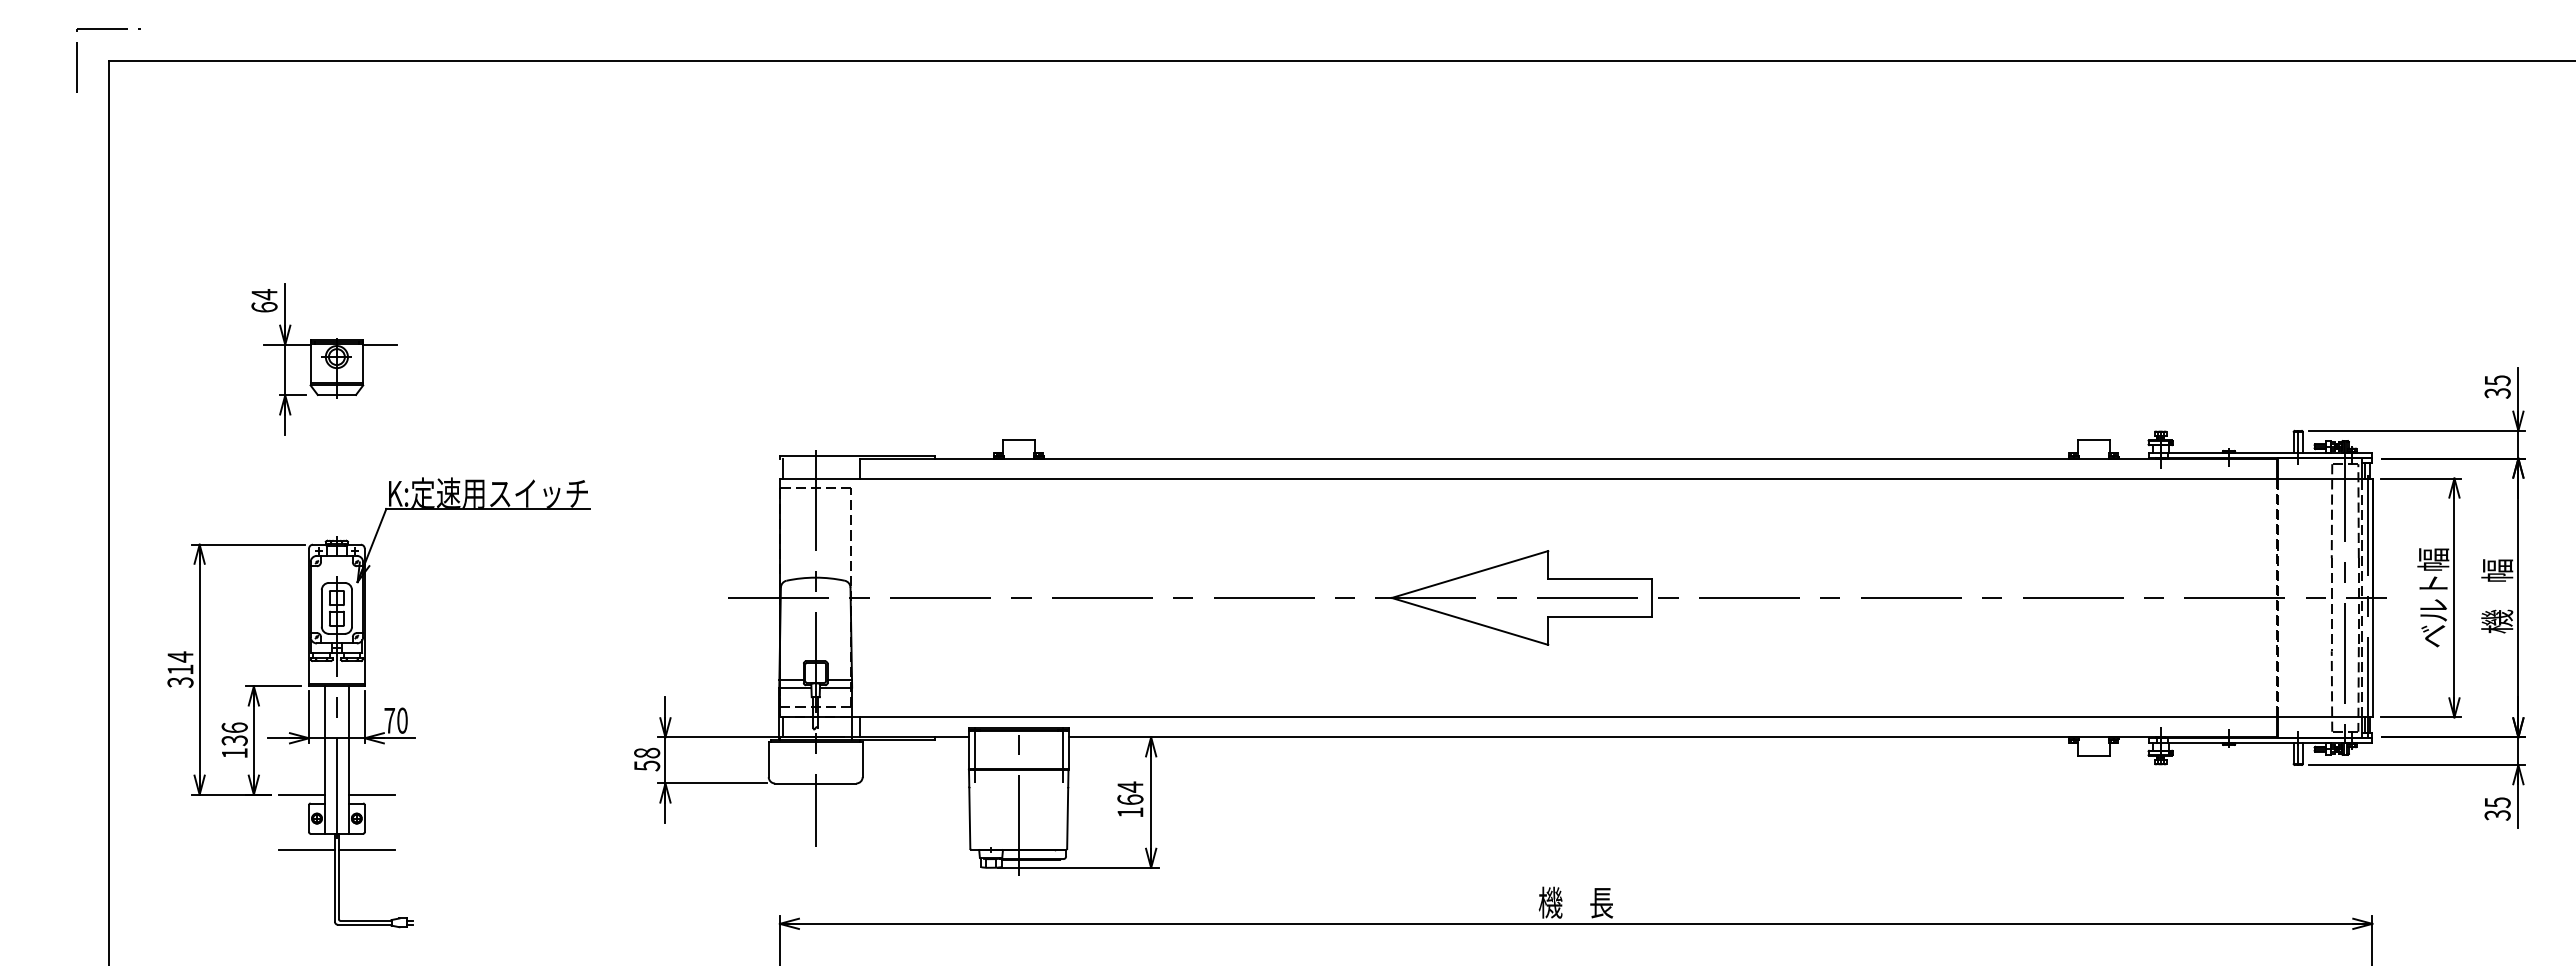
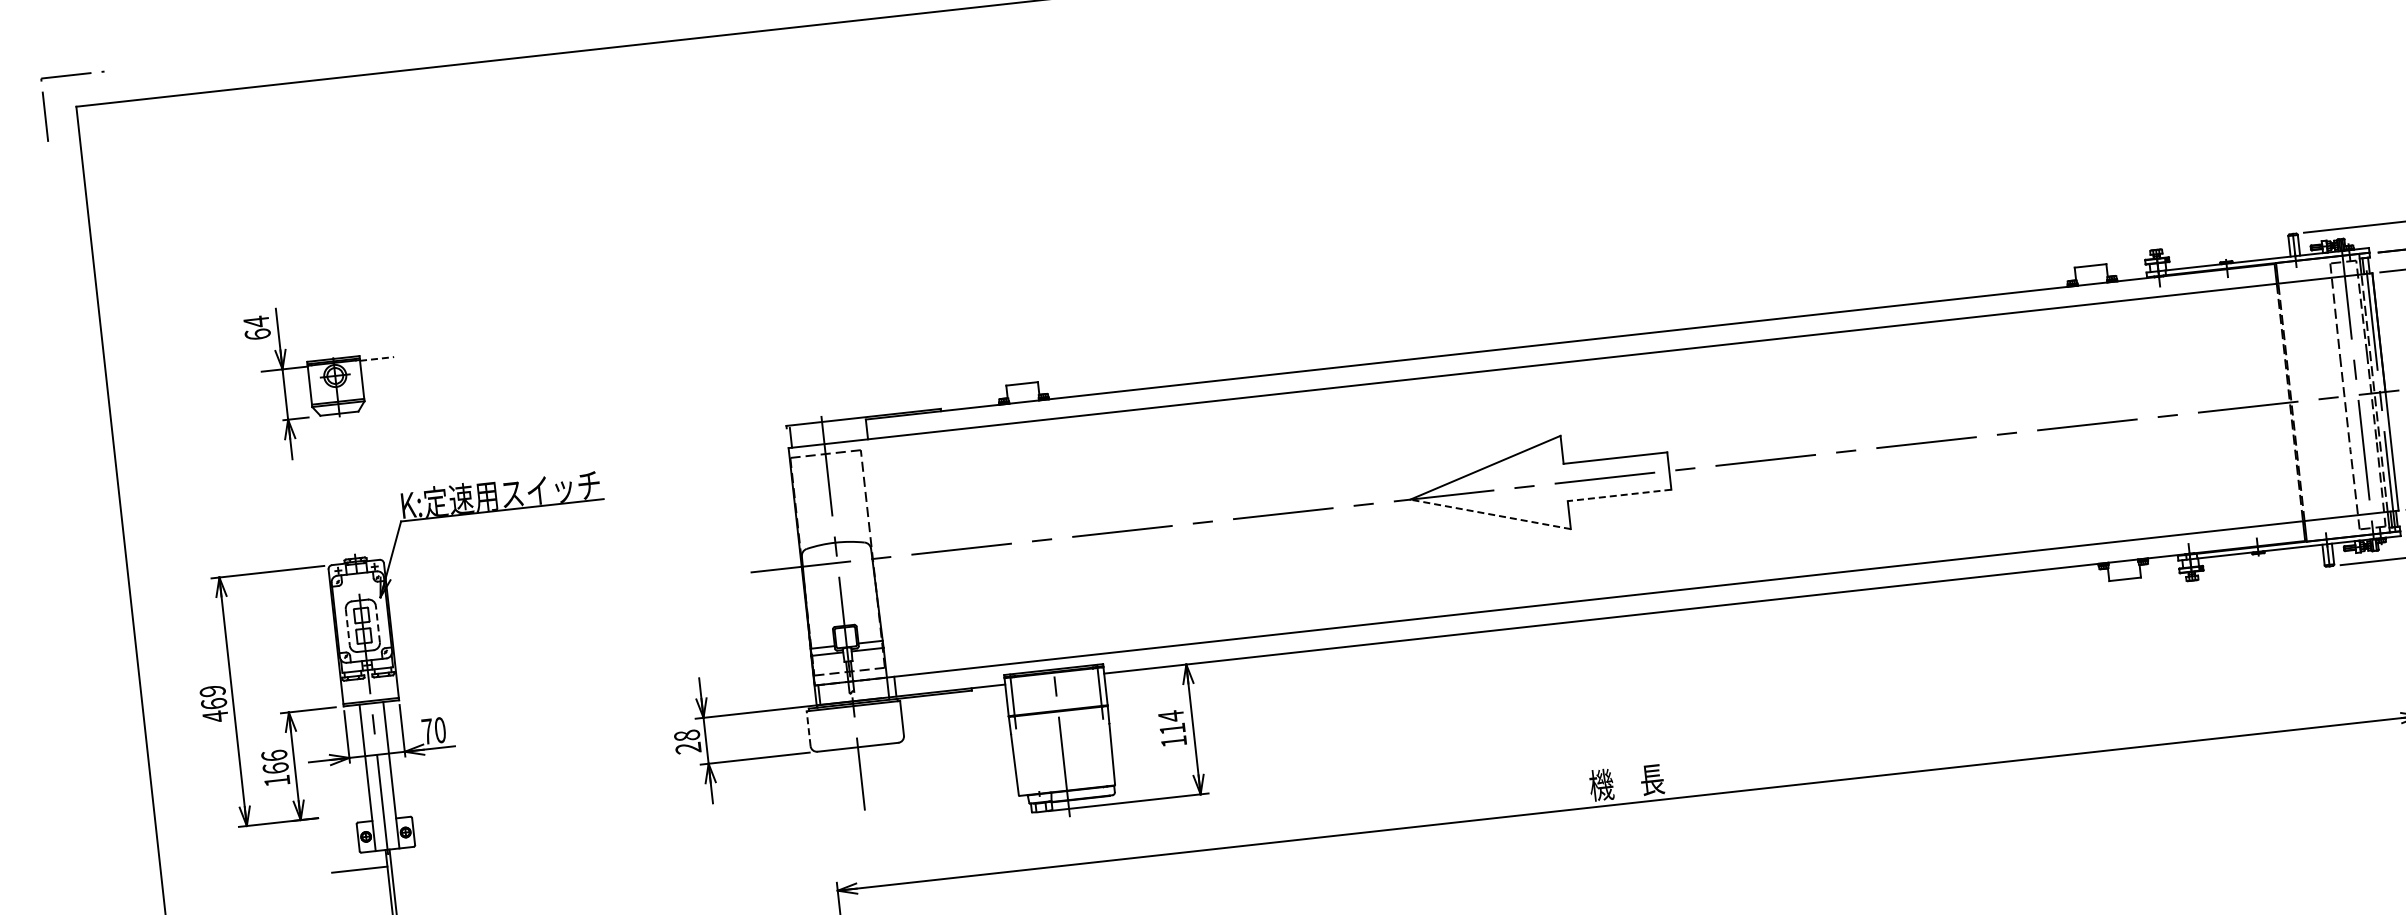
line: (380, 344) -> (377, 358), solid -> dashed
line: (352, 607) -> (378, 623), solid -> dashed
line: (321, 608) -> (347, 627), solid -> dashed
line: (1599, 616) -> (1618, 495), solid -> dashed
line: (1470, 621) -> (1491, 514), solid -> dashed
text: (180, 669) -> (214, 703), 314 -> 469
text: (234, 740) -> (275, 768), 136 -> 166
line: (768, 759) -> (808, 728), solid -> dashed
text: (647, 765) -> (688, 747), 58 -> 28
line: (301, 794) -> (348, 814), removed
line: (371, 794) -> (417, 806), removed
text: (1130, 799) -> (1172, 728), 164 -> 114
line: (366, 850) -> (418, 863), removed

